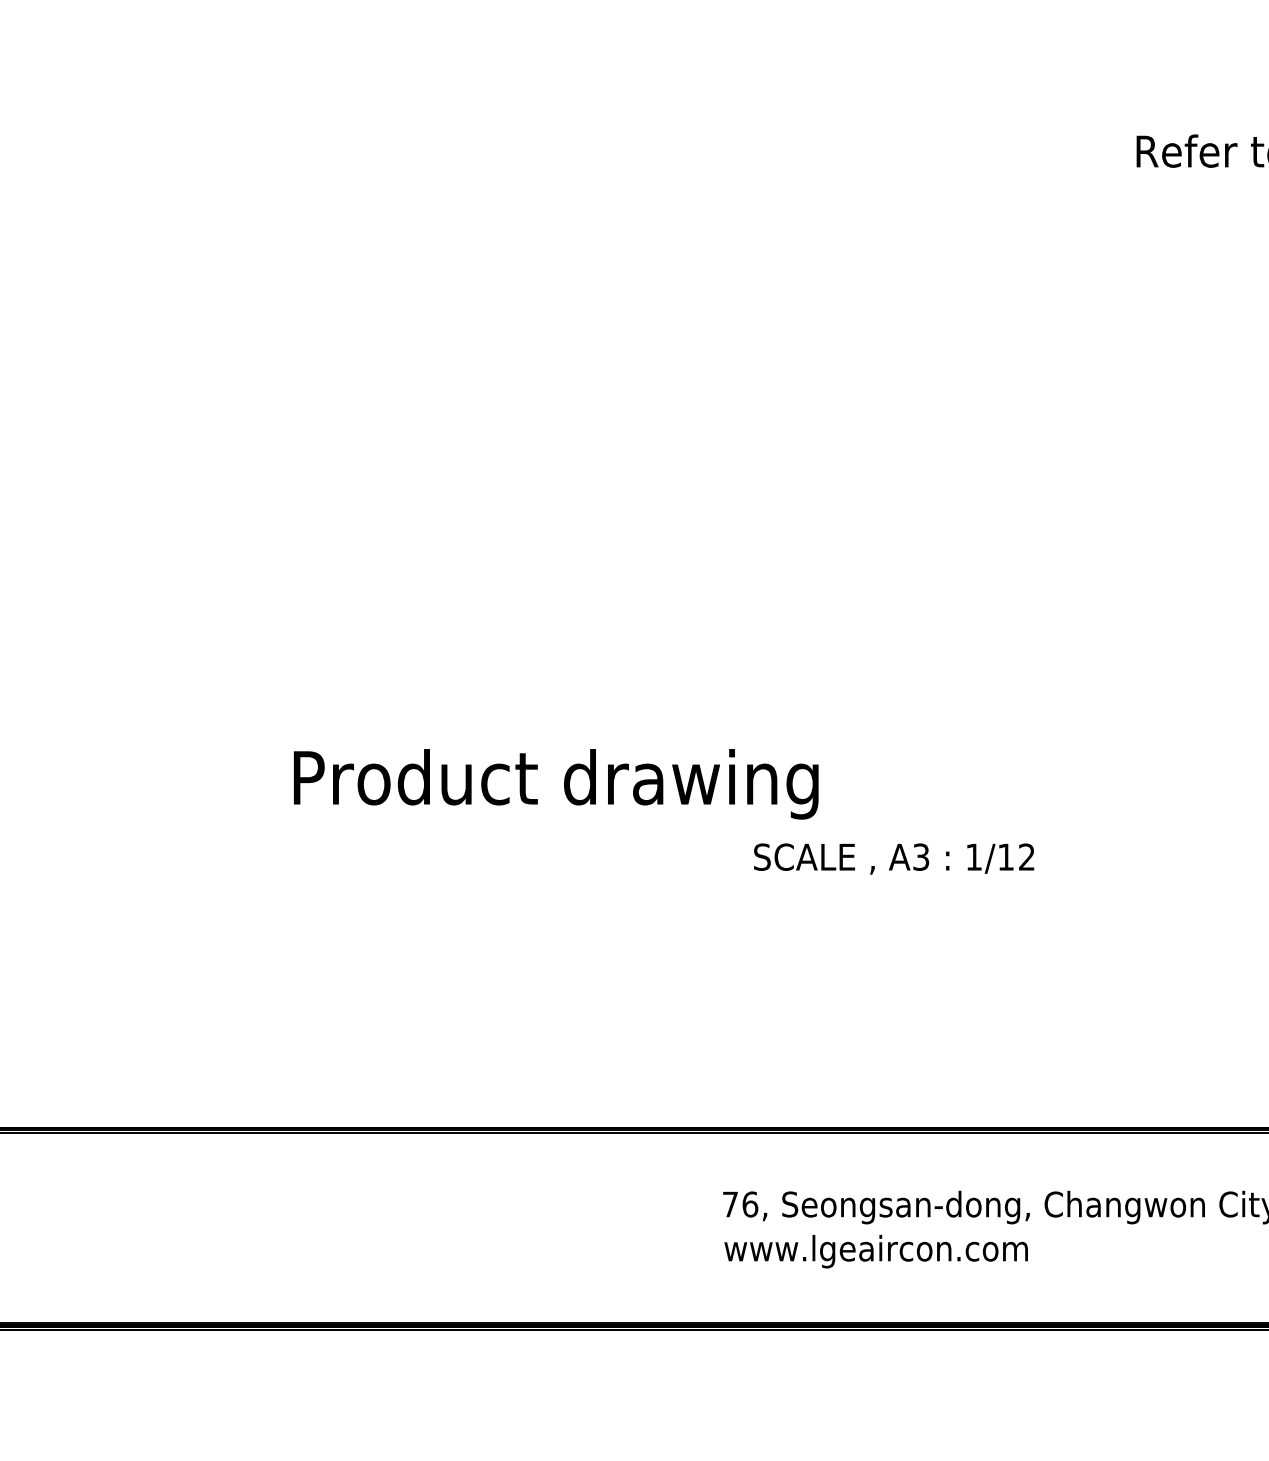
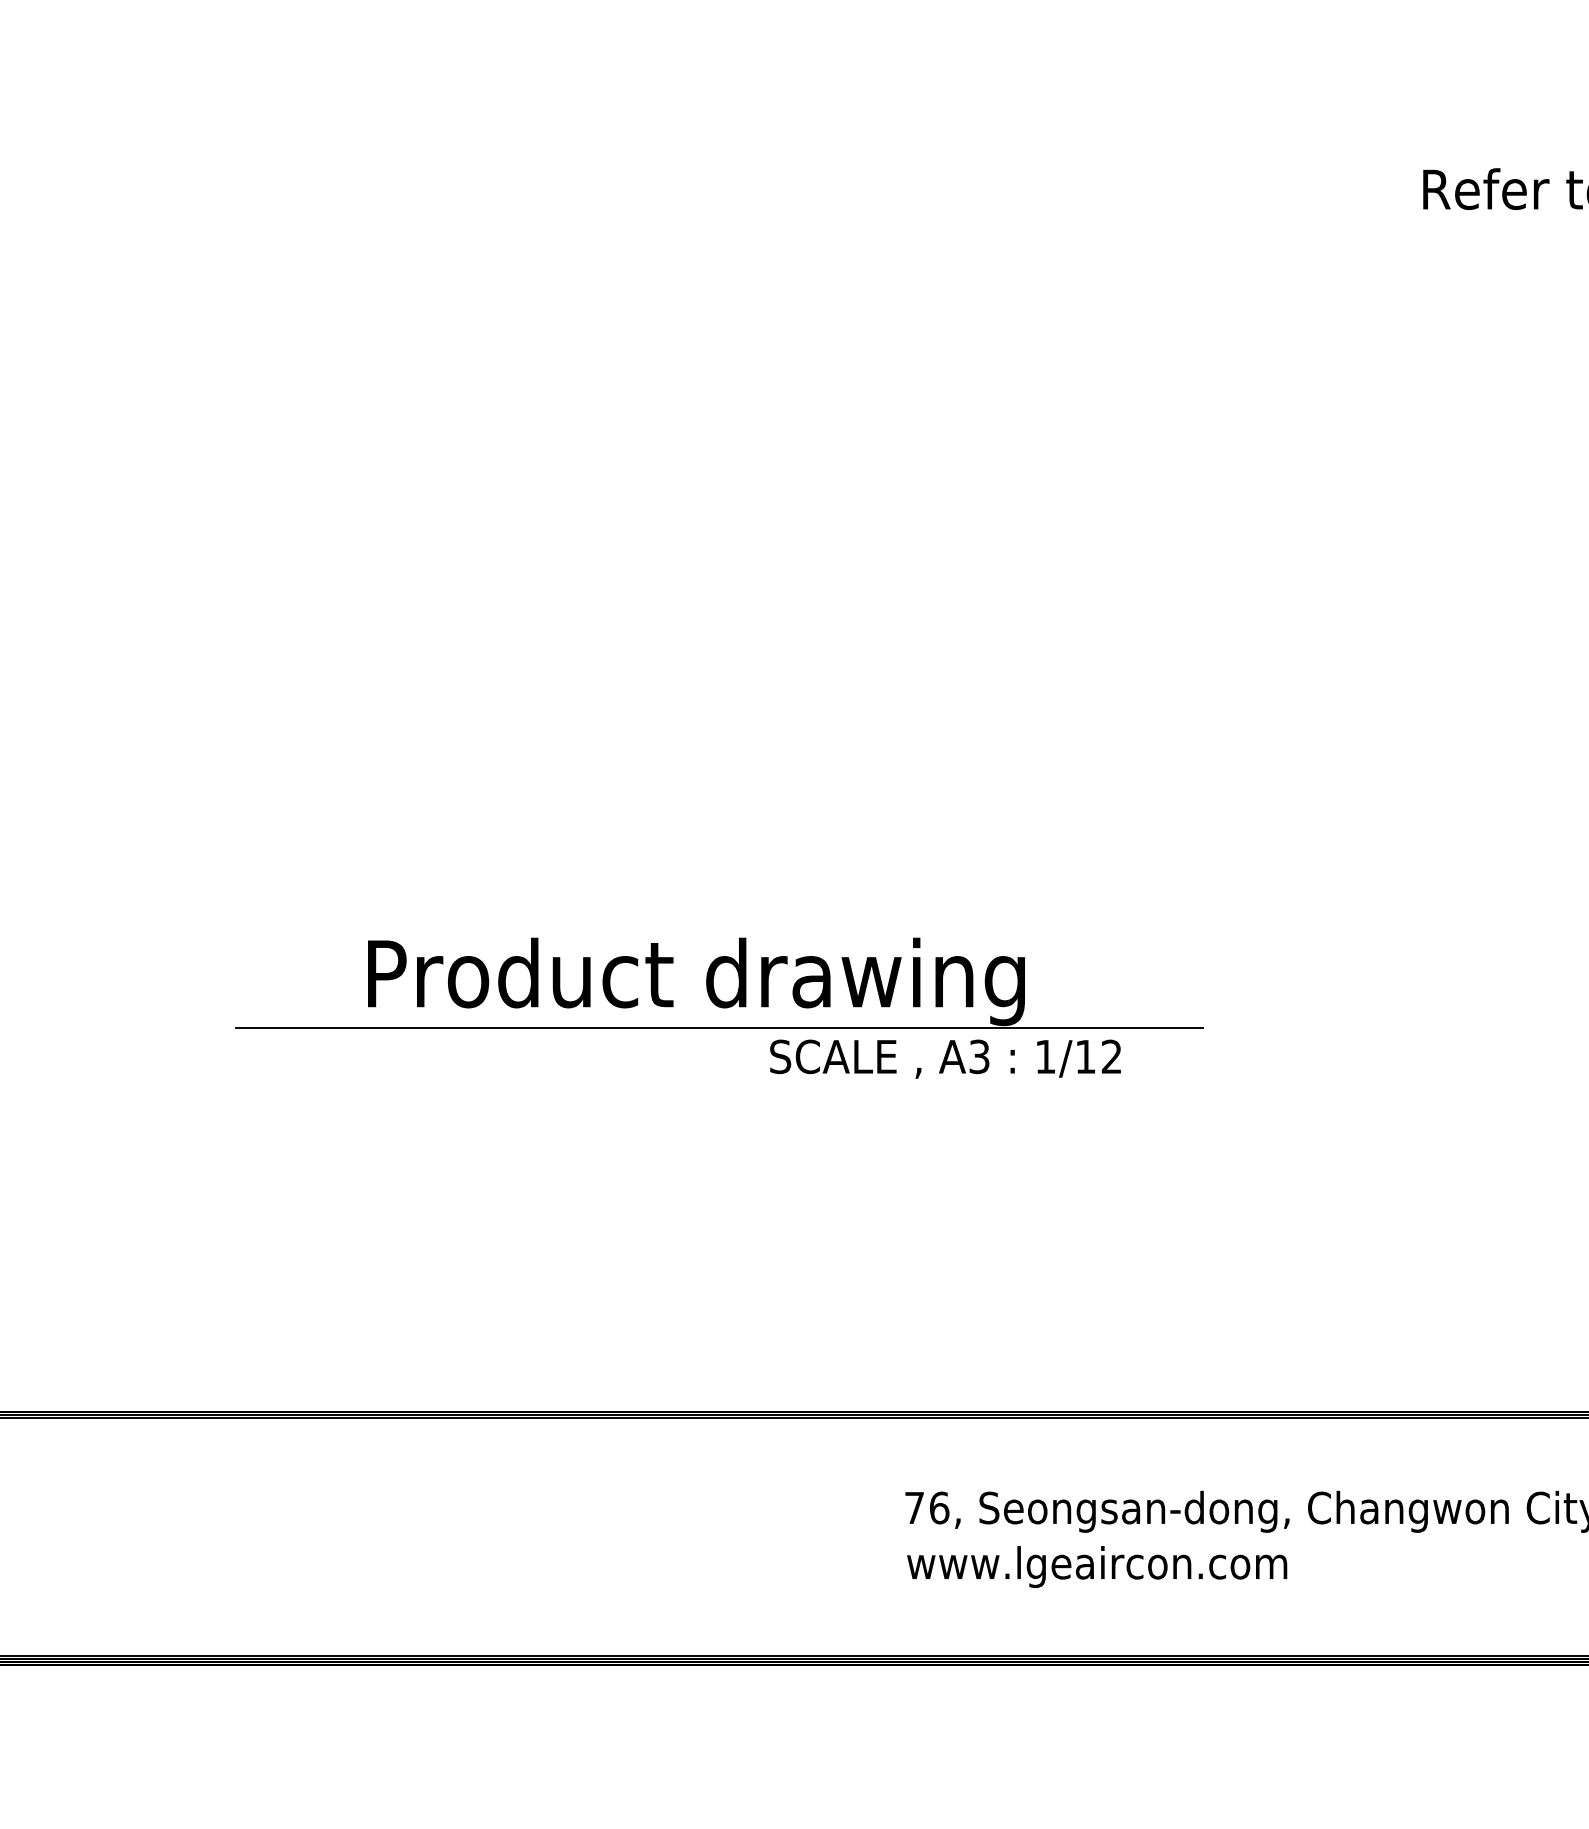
line: (574, 821) -> (719, 1028), added
text: (894, 858) -> (946, 1058), moved

